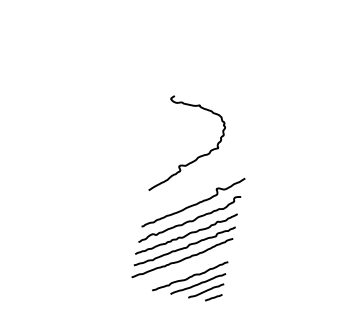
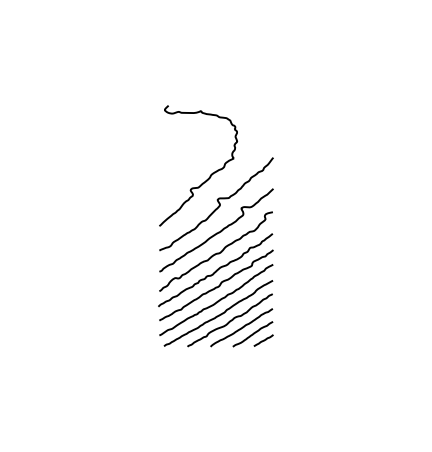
curve: (198, 180) -> (217, 202), added
curve: (181, 269) -> (218, 314), added

